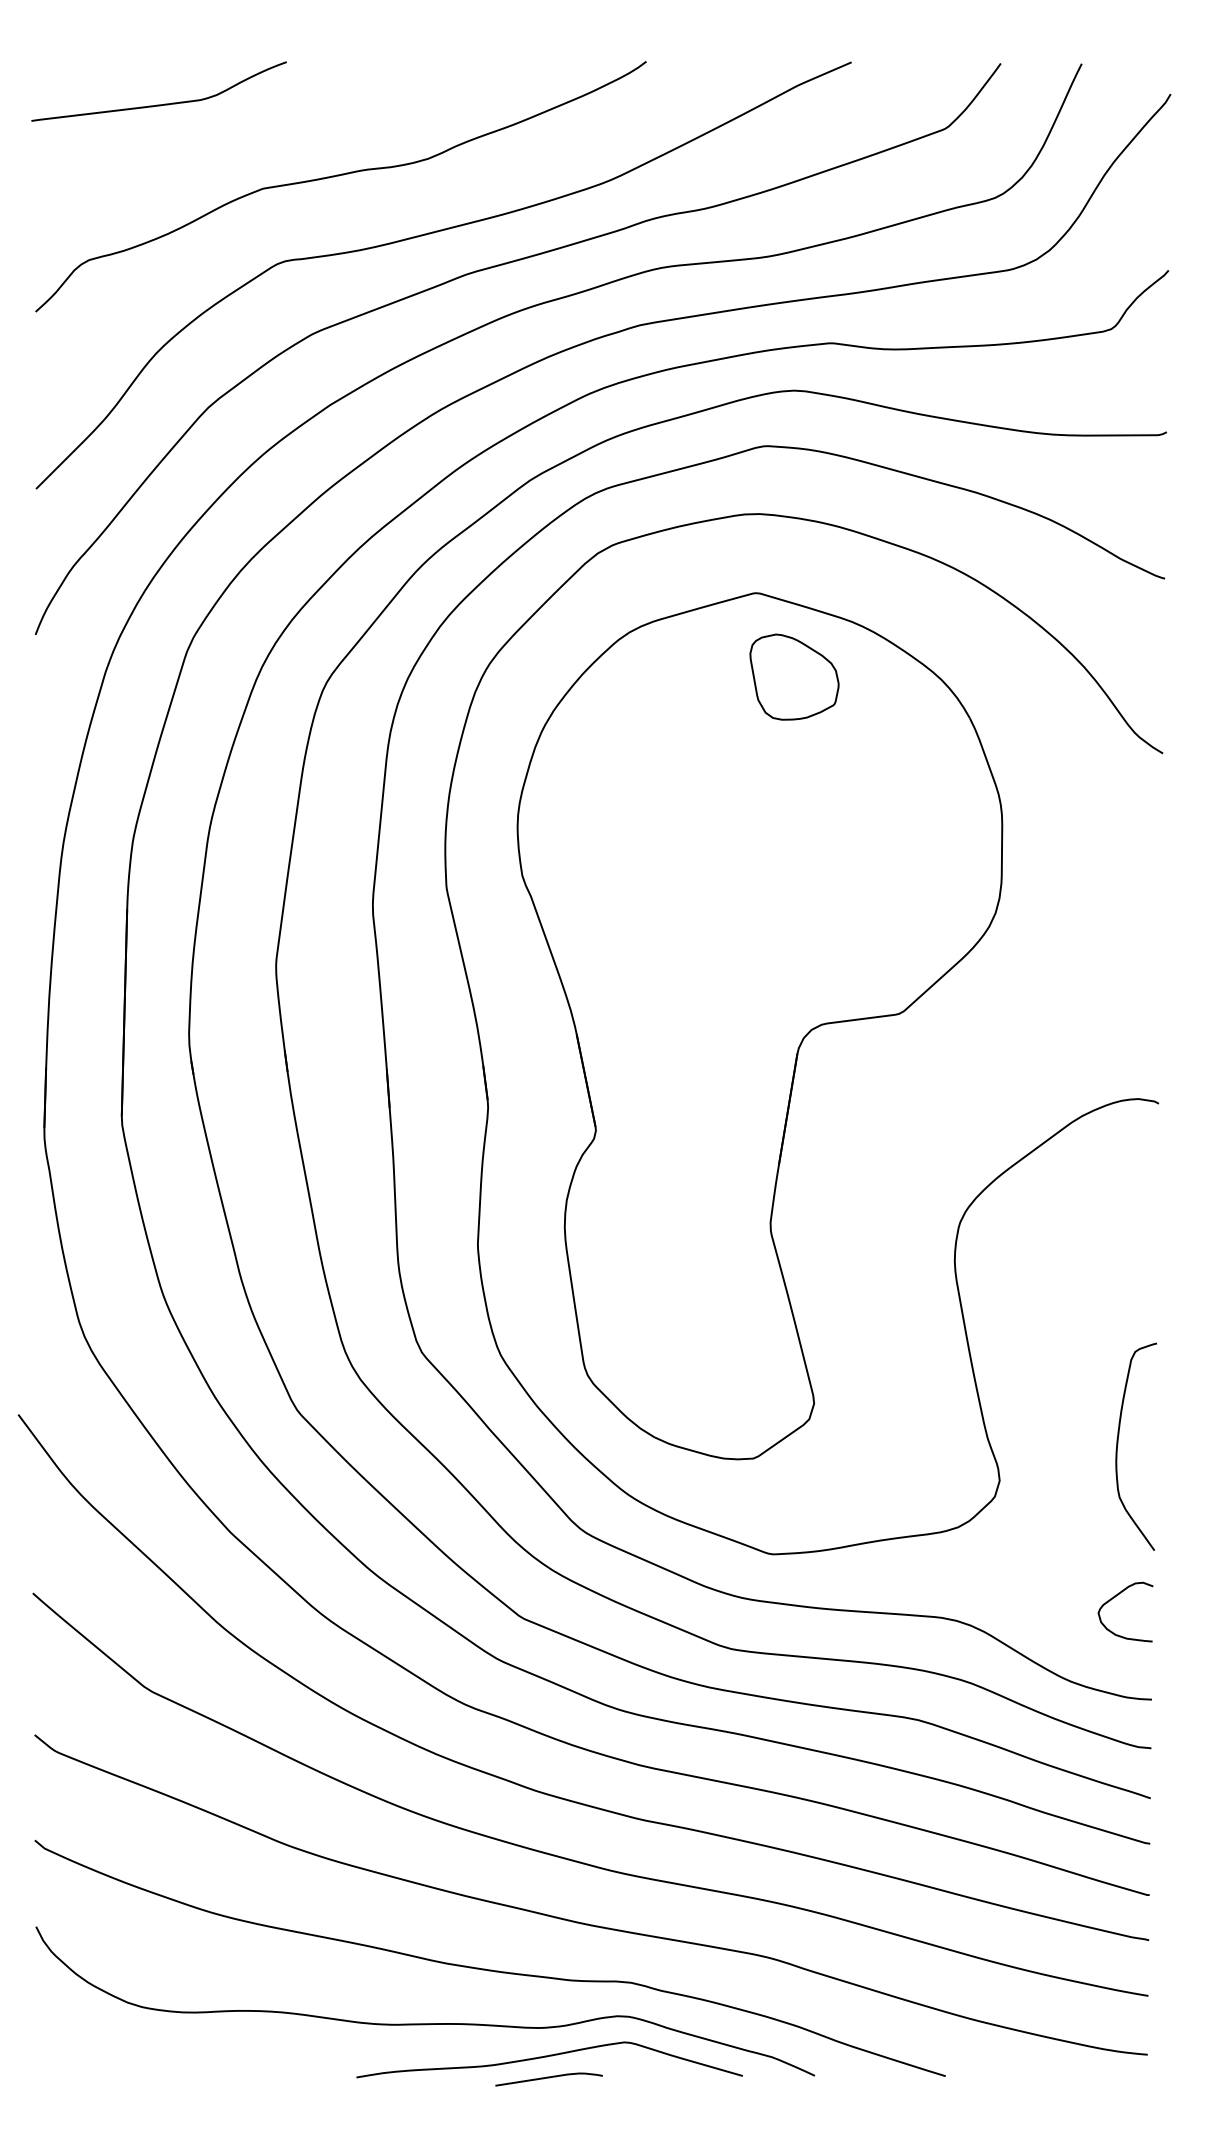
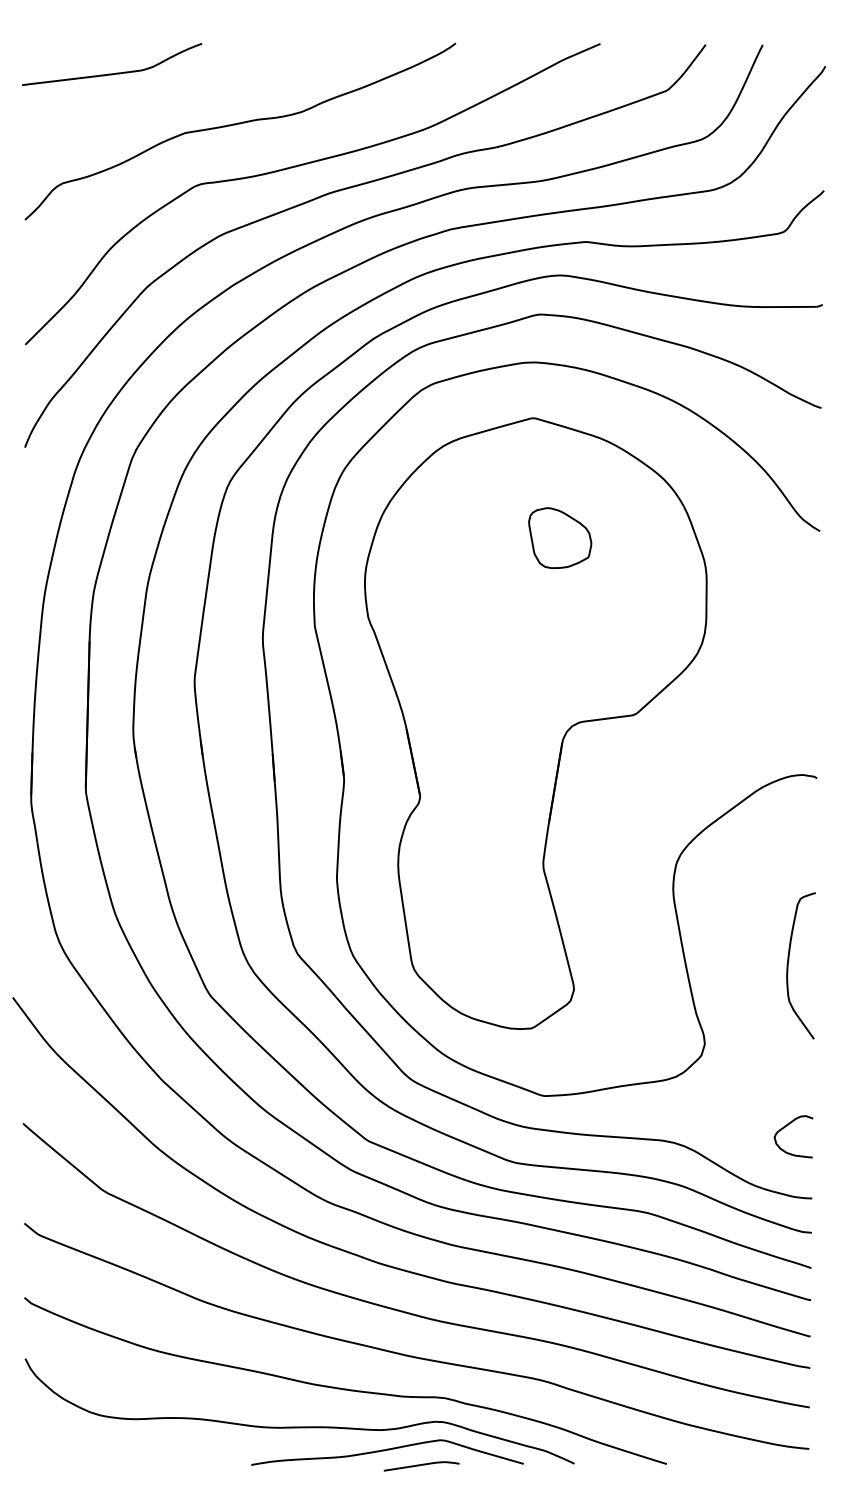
part: (794, 676) -> (560, 537), moved
curve: (1118, 1444) -> (788, 964), moved
curve: (548, 2078) -> (421, 1465), moved

